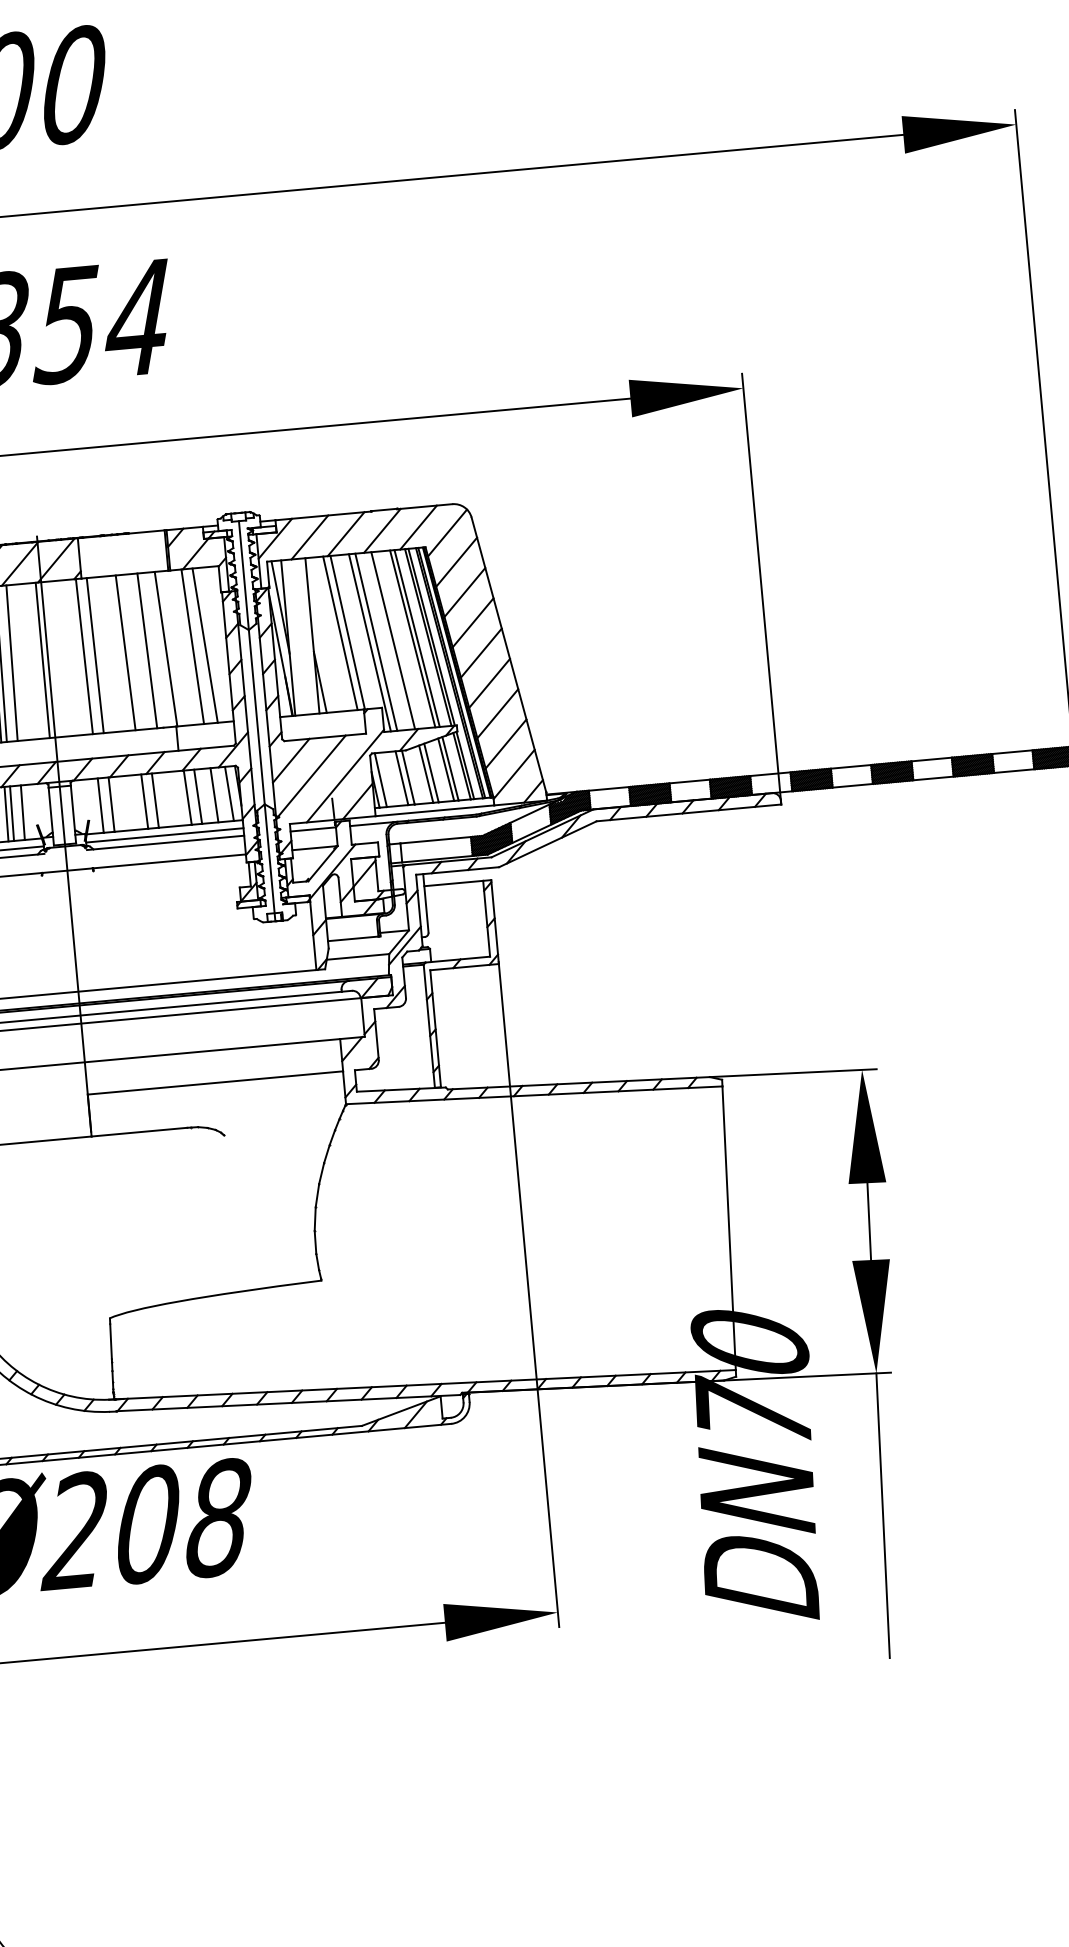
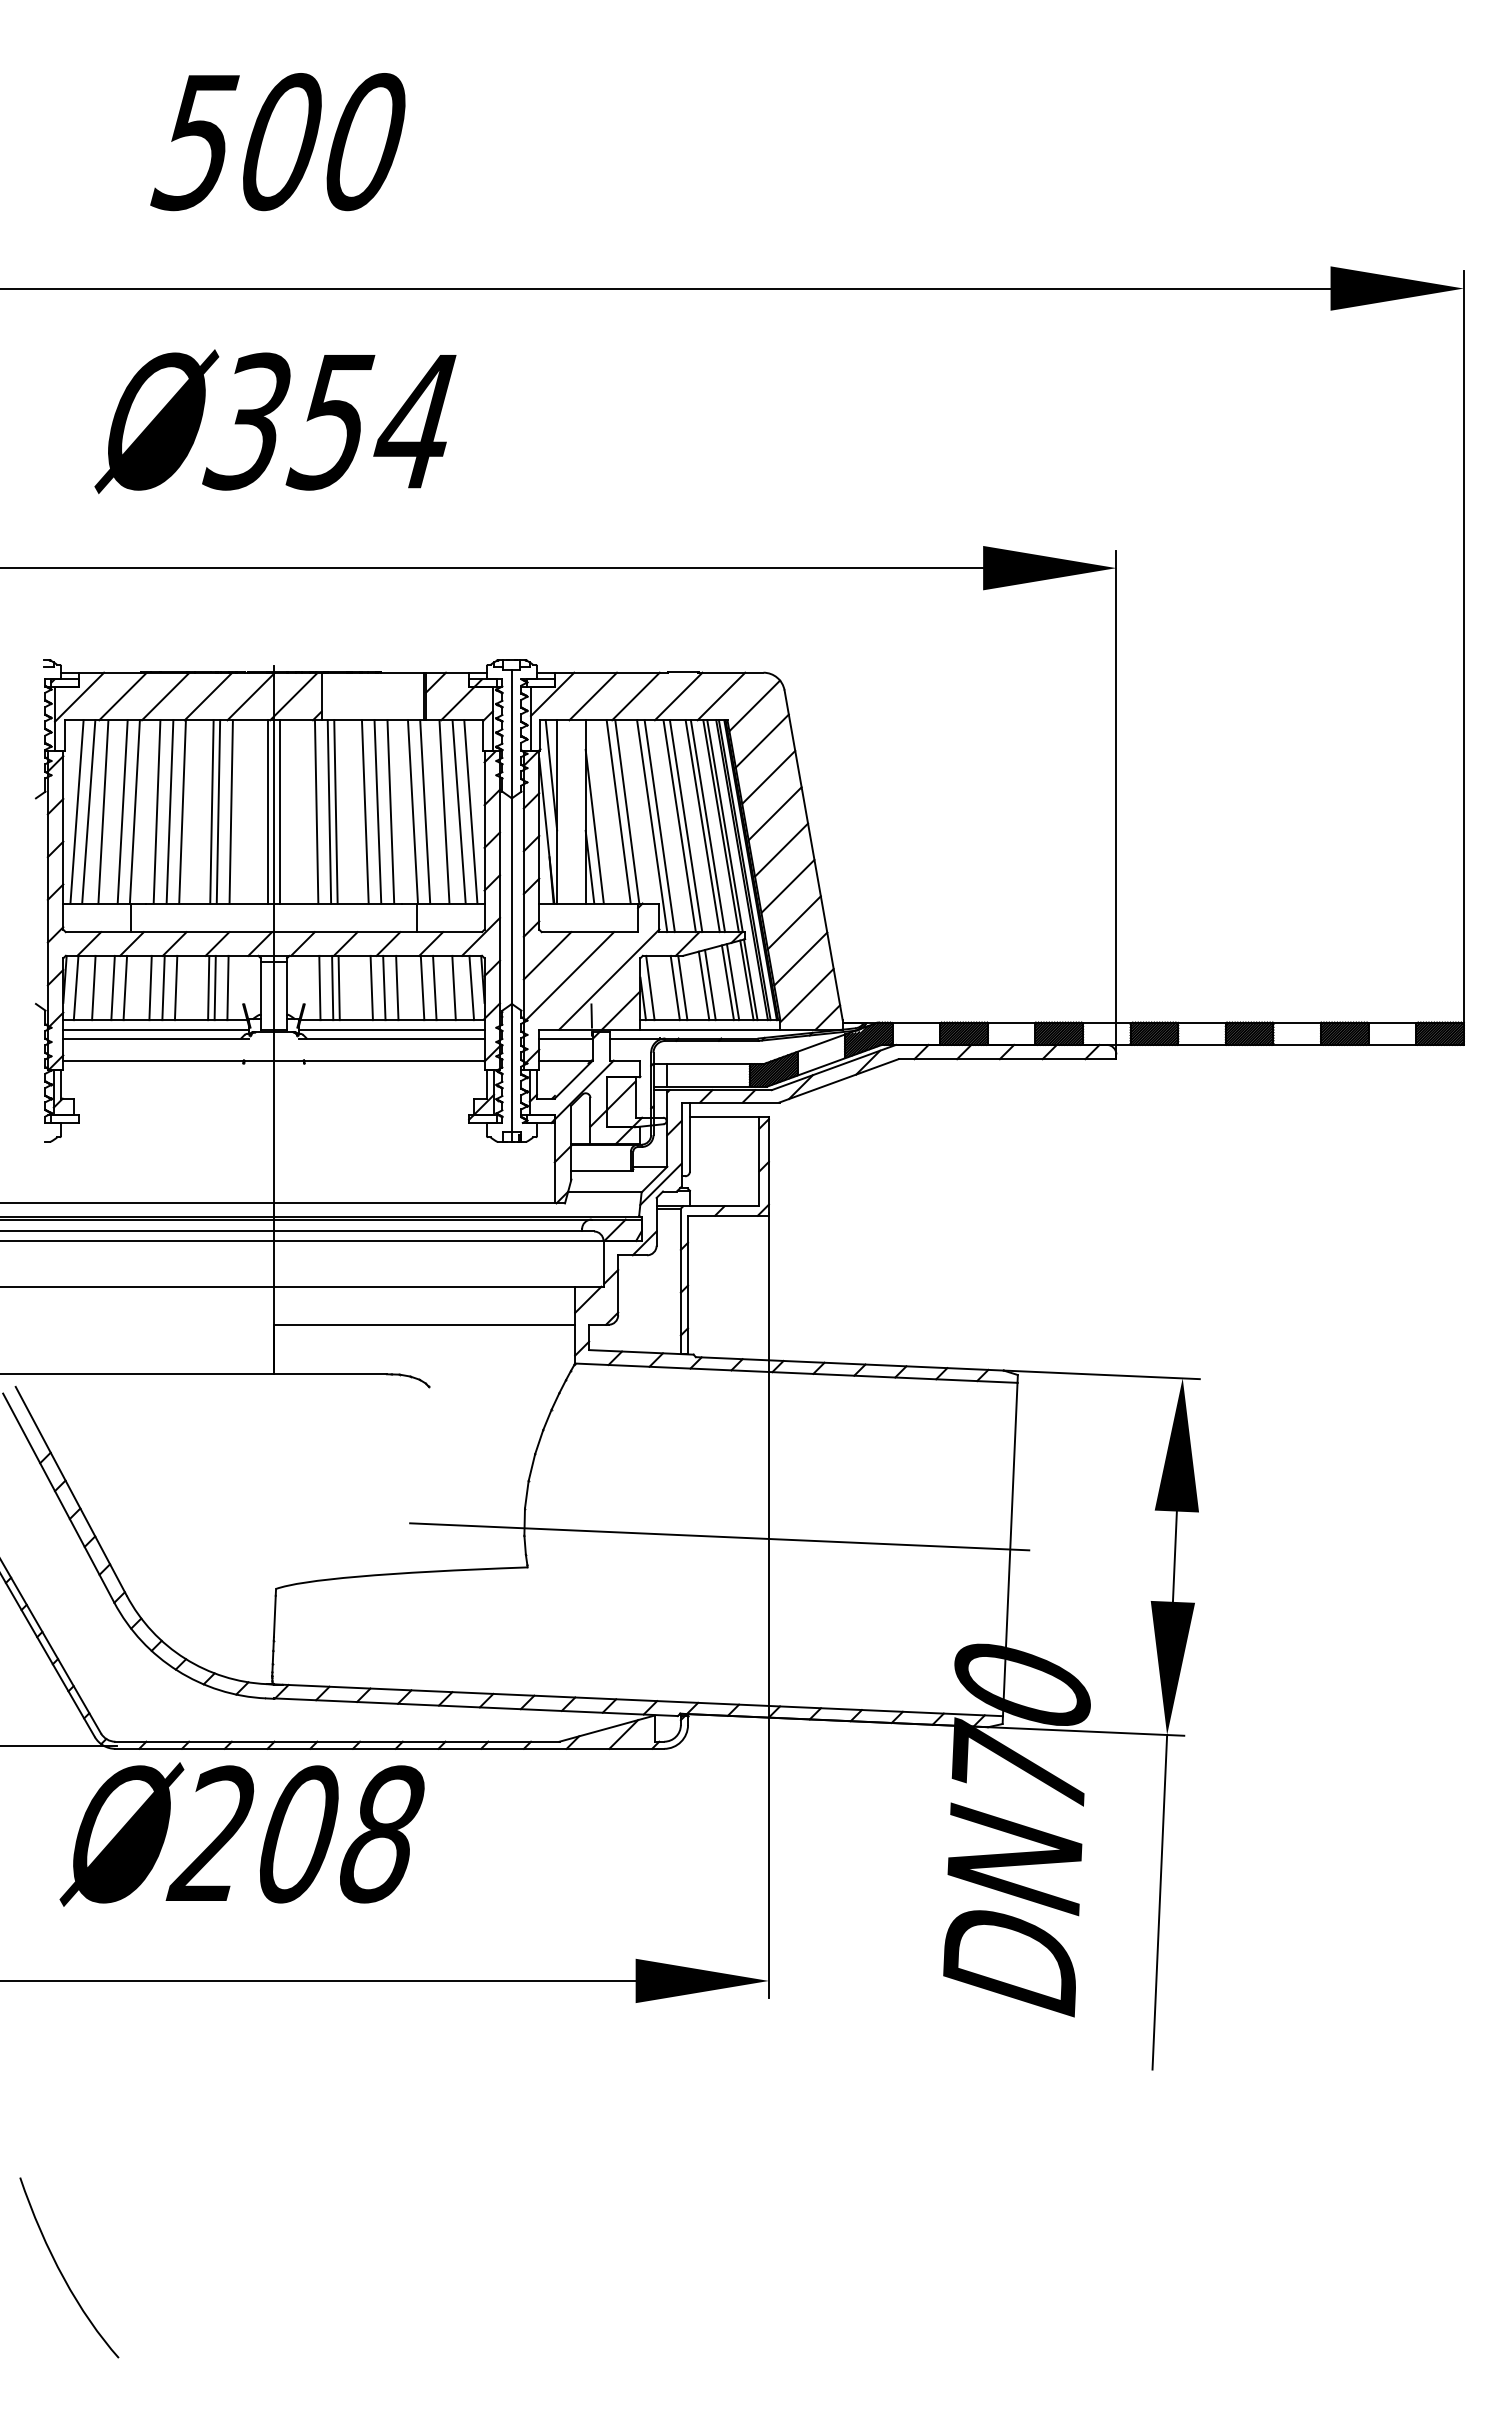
line: (398, 640) -> (685, 826), added
line: (214, 644) -> (470, 811), added
line: (176, 647) -> (425, 811), added
line: (321, 647) -> (594, 826), added
line: (135, 651) -> (377, 811), added
line: (100, 654) -> (335, 811), added
line: (53, 659) -> (280, 811), added
line: (166, 799) -> (397, 987), added
line: (116, 803) -> (338, 987), added
line: (481, 1239) -> (719, 1536), added

